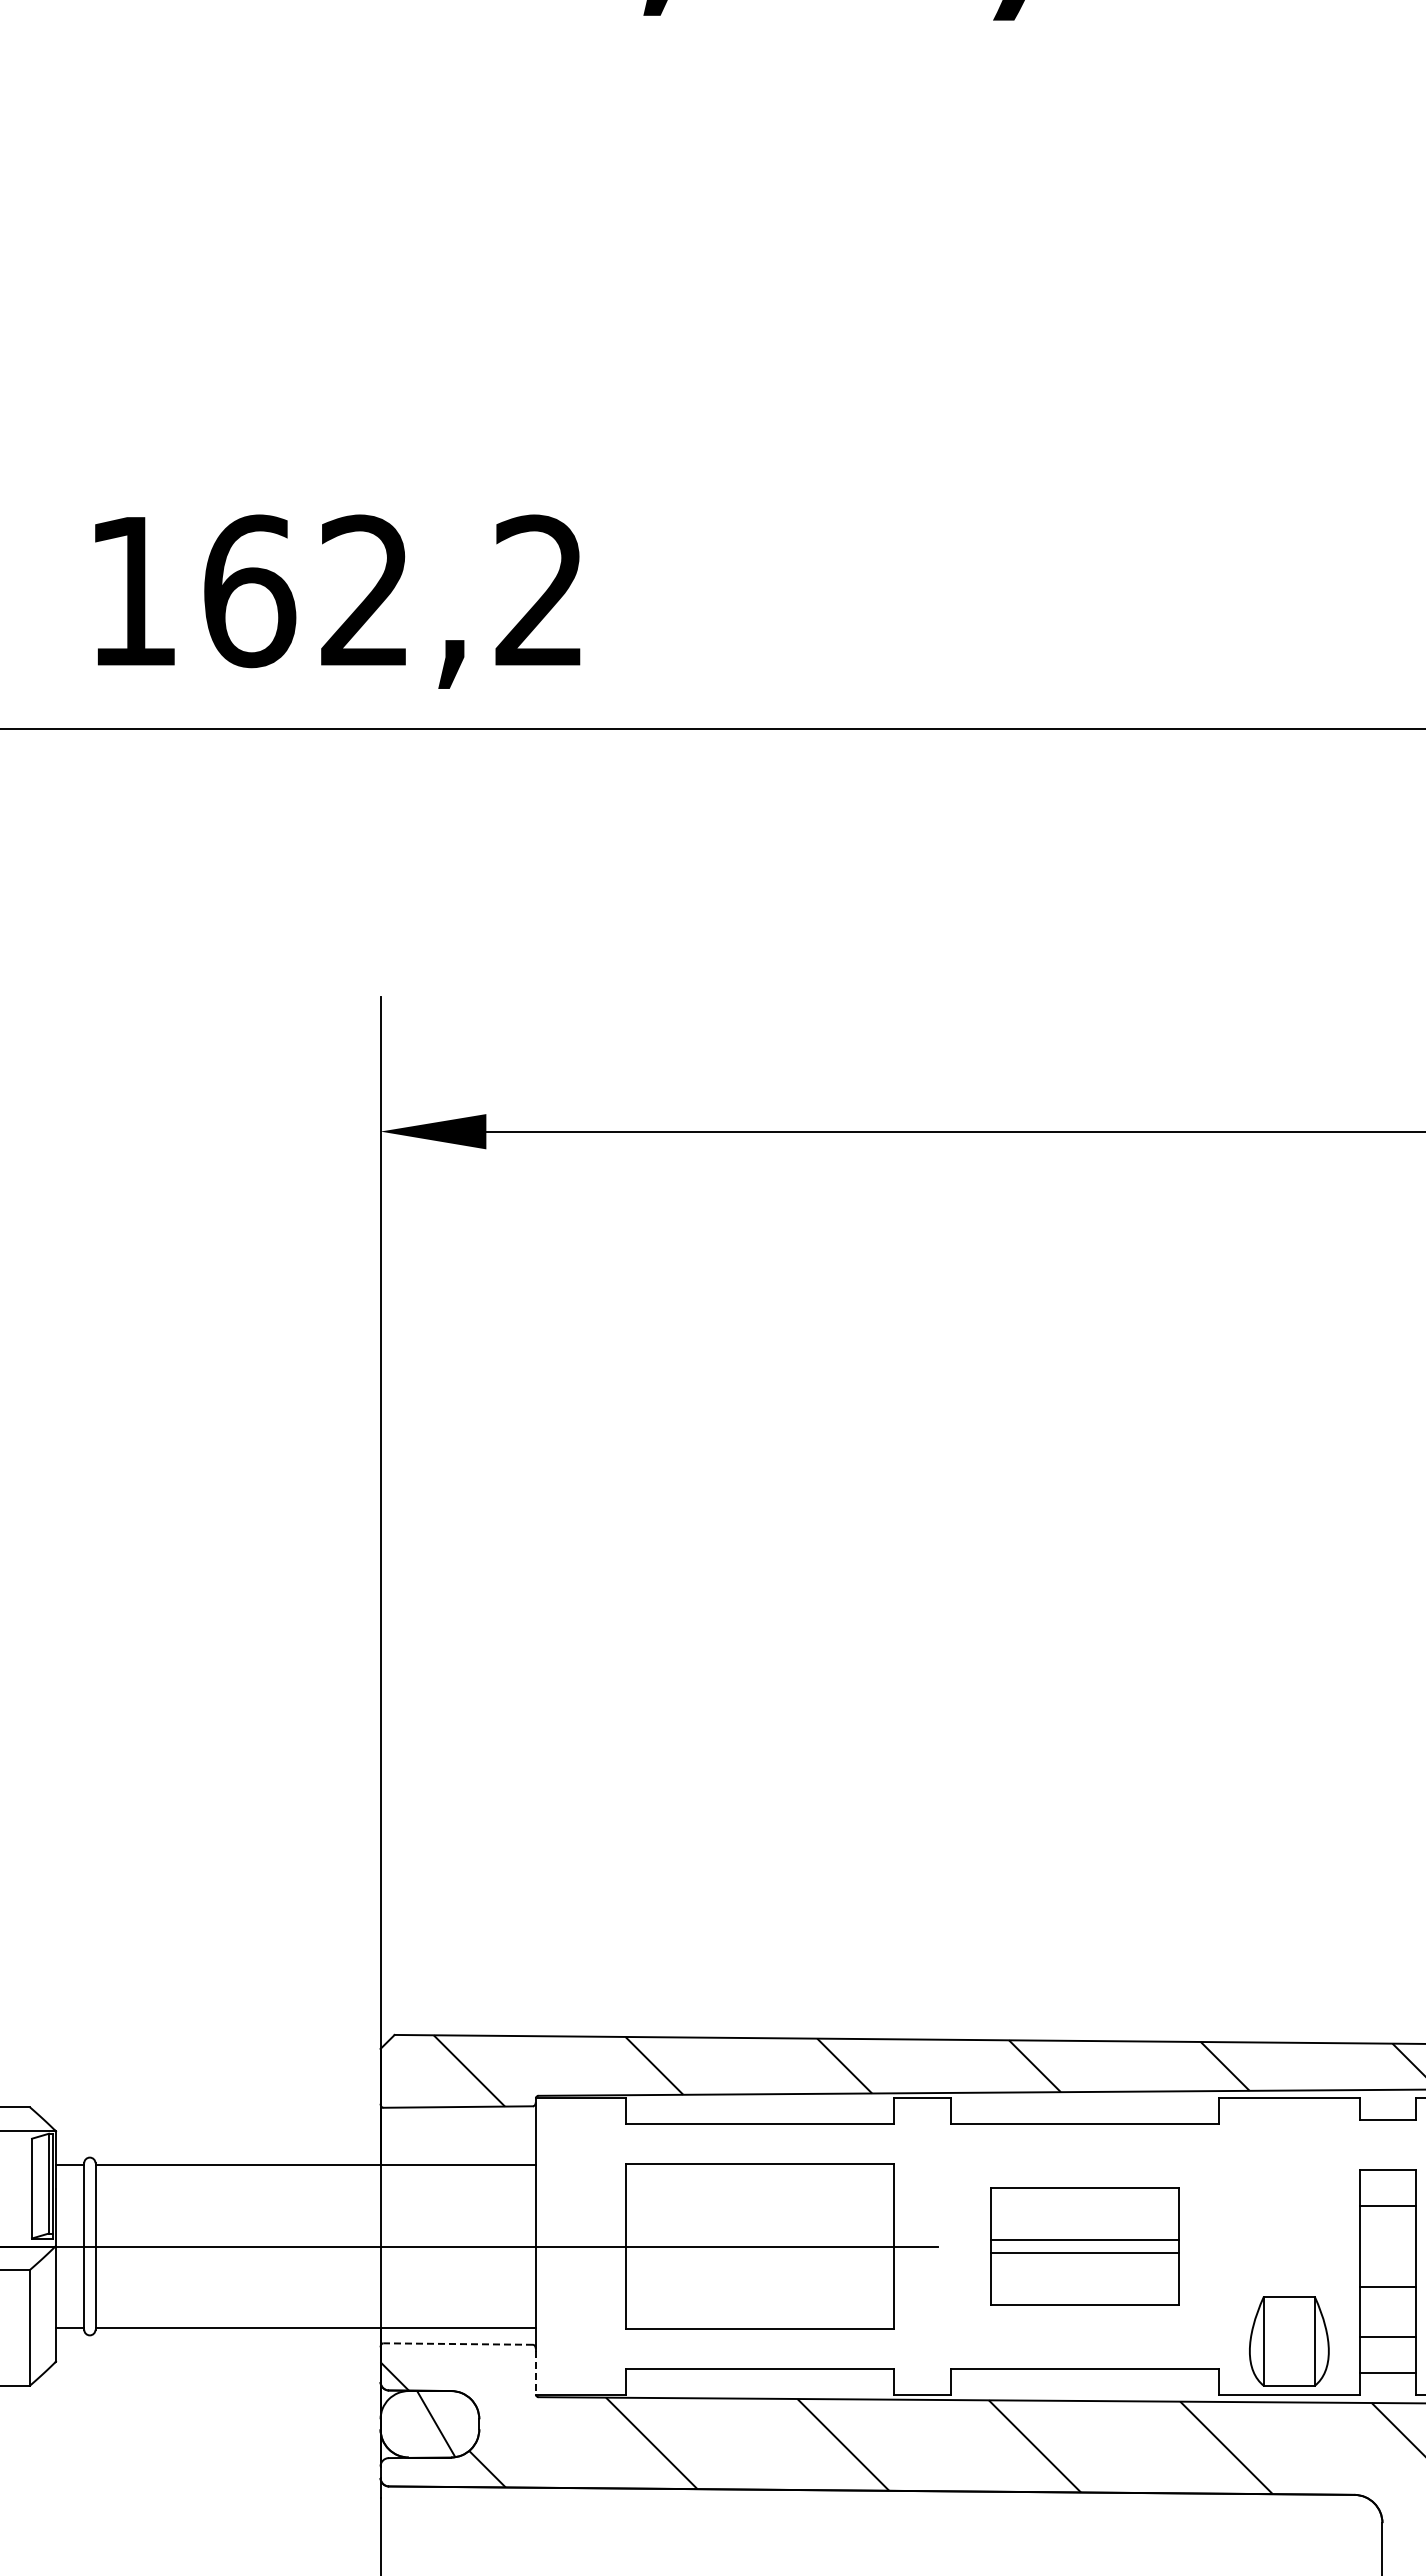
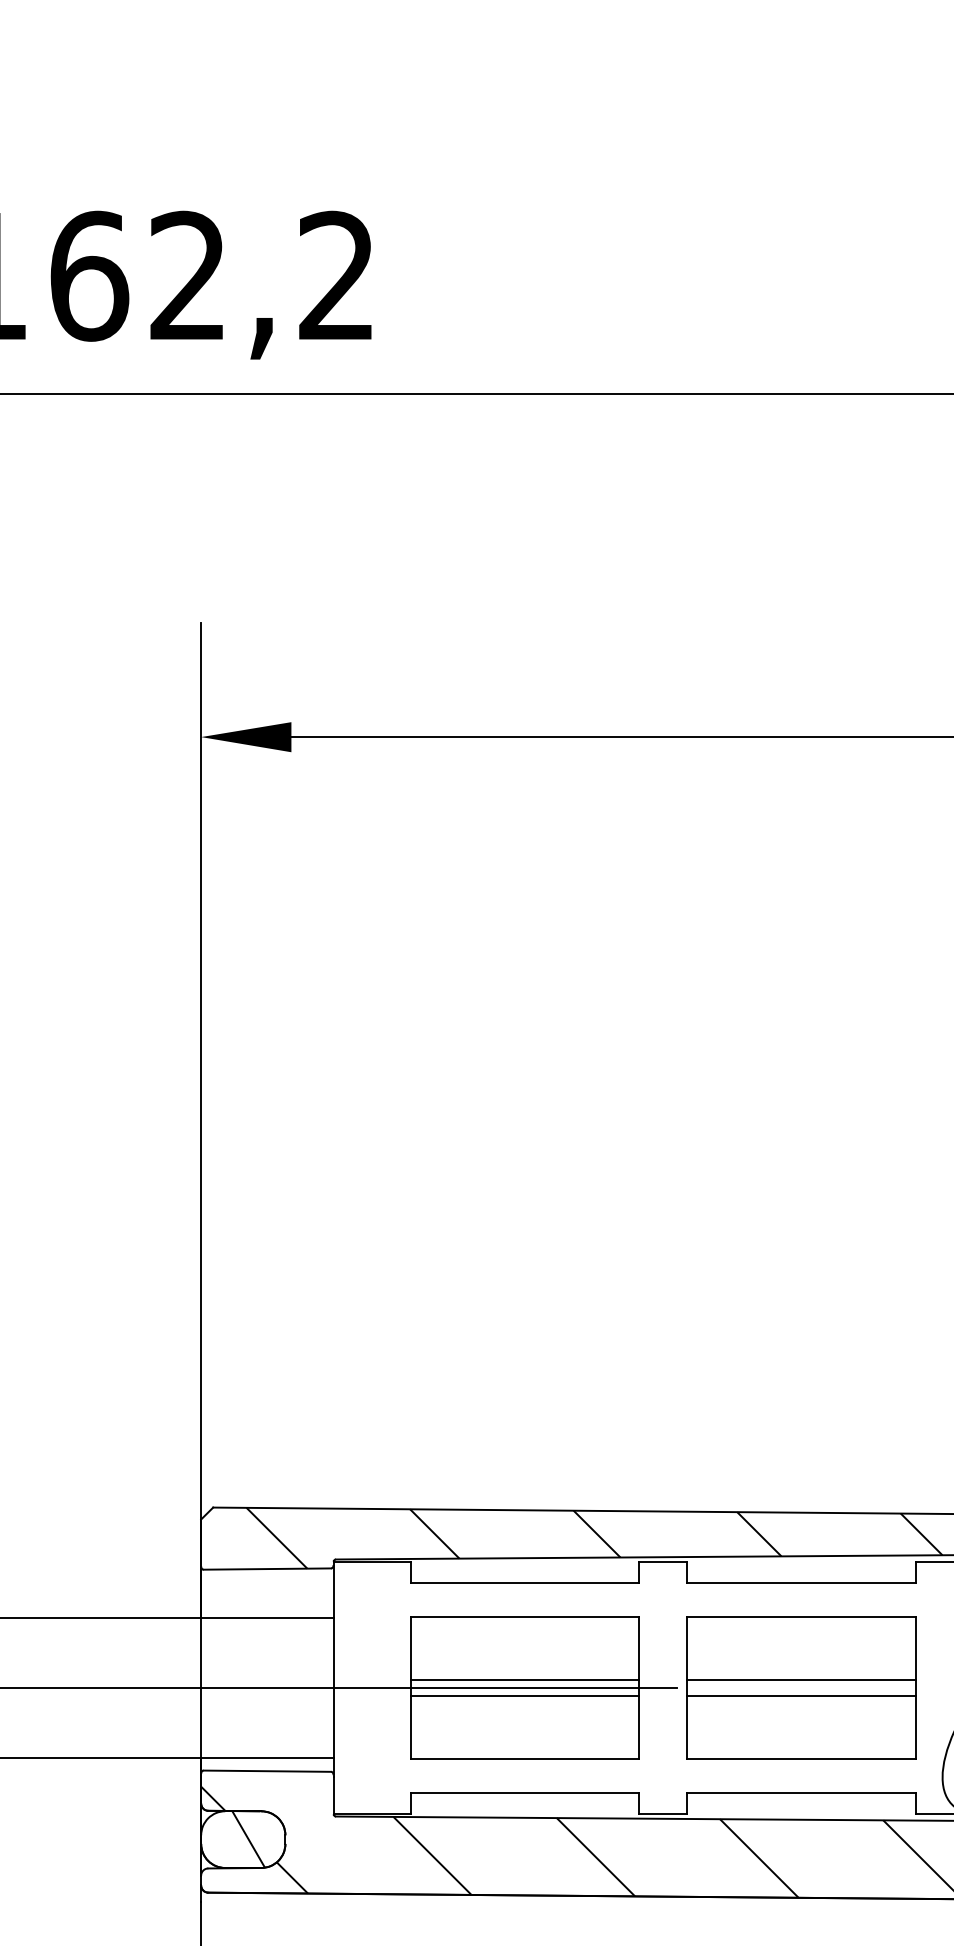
line: (760, 2237) -> (525, 1680), added
part: (1084, 2246) -> (801, 1688), size x1.43
line: (760, 2255) -> (525, 1695), added
line: (458, 2344) -> (267, 1771), dashed -> solid
line: (535, 2372) -> (333, 1795), dashed -> solid

